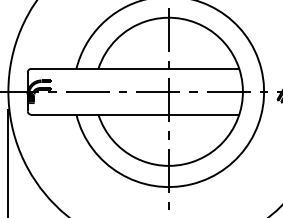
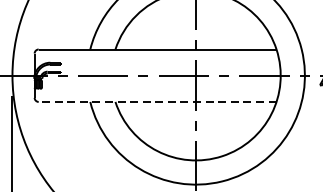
line: (135, 114) -> (157, 101), solid -> dashed

